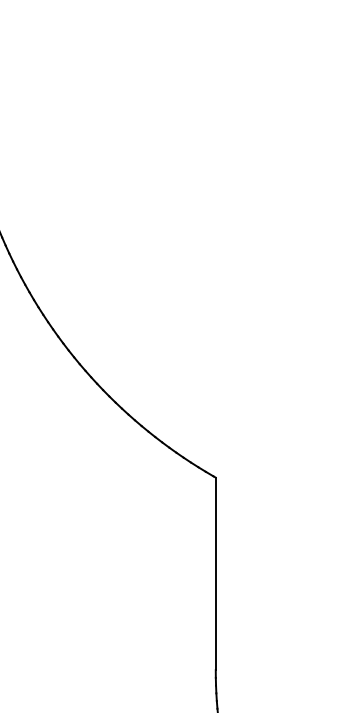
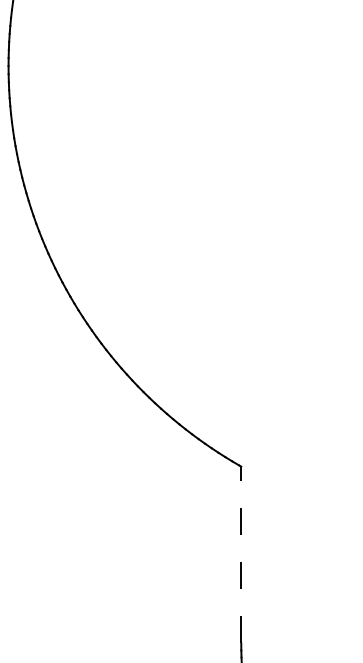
line: (216, 573) -> (241, 554), solid -> dashed

